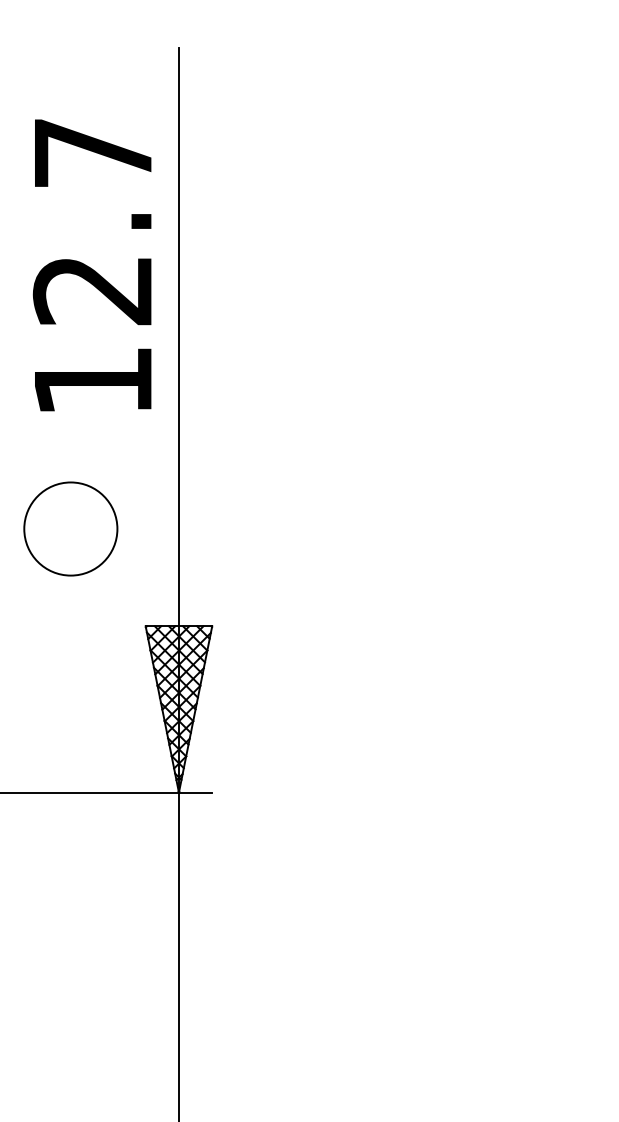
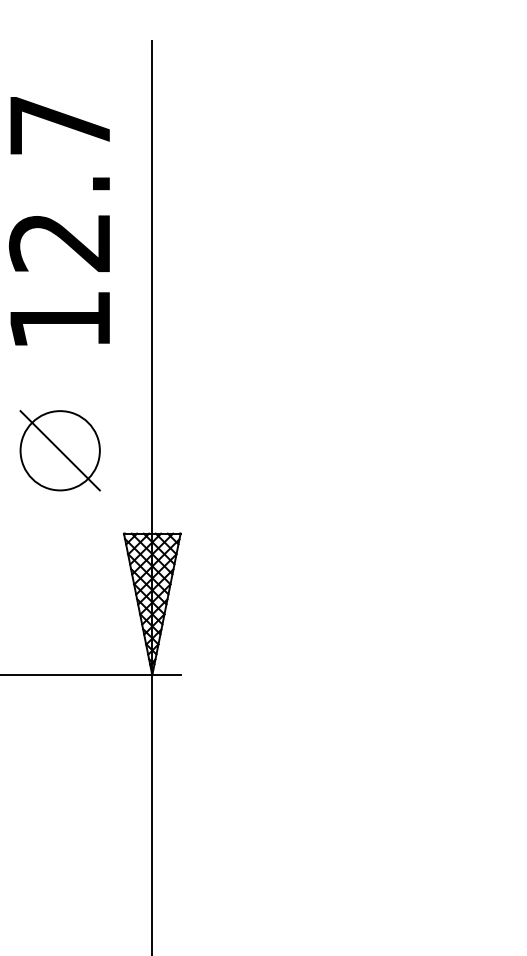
text: (92, 265) -> (59, 221), moved
line: (69, 528) -> (59, 450), added

